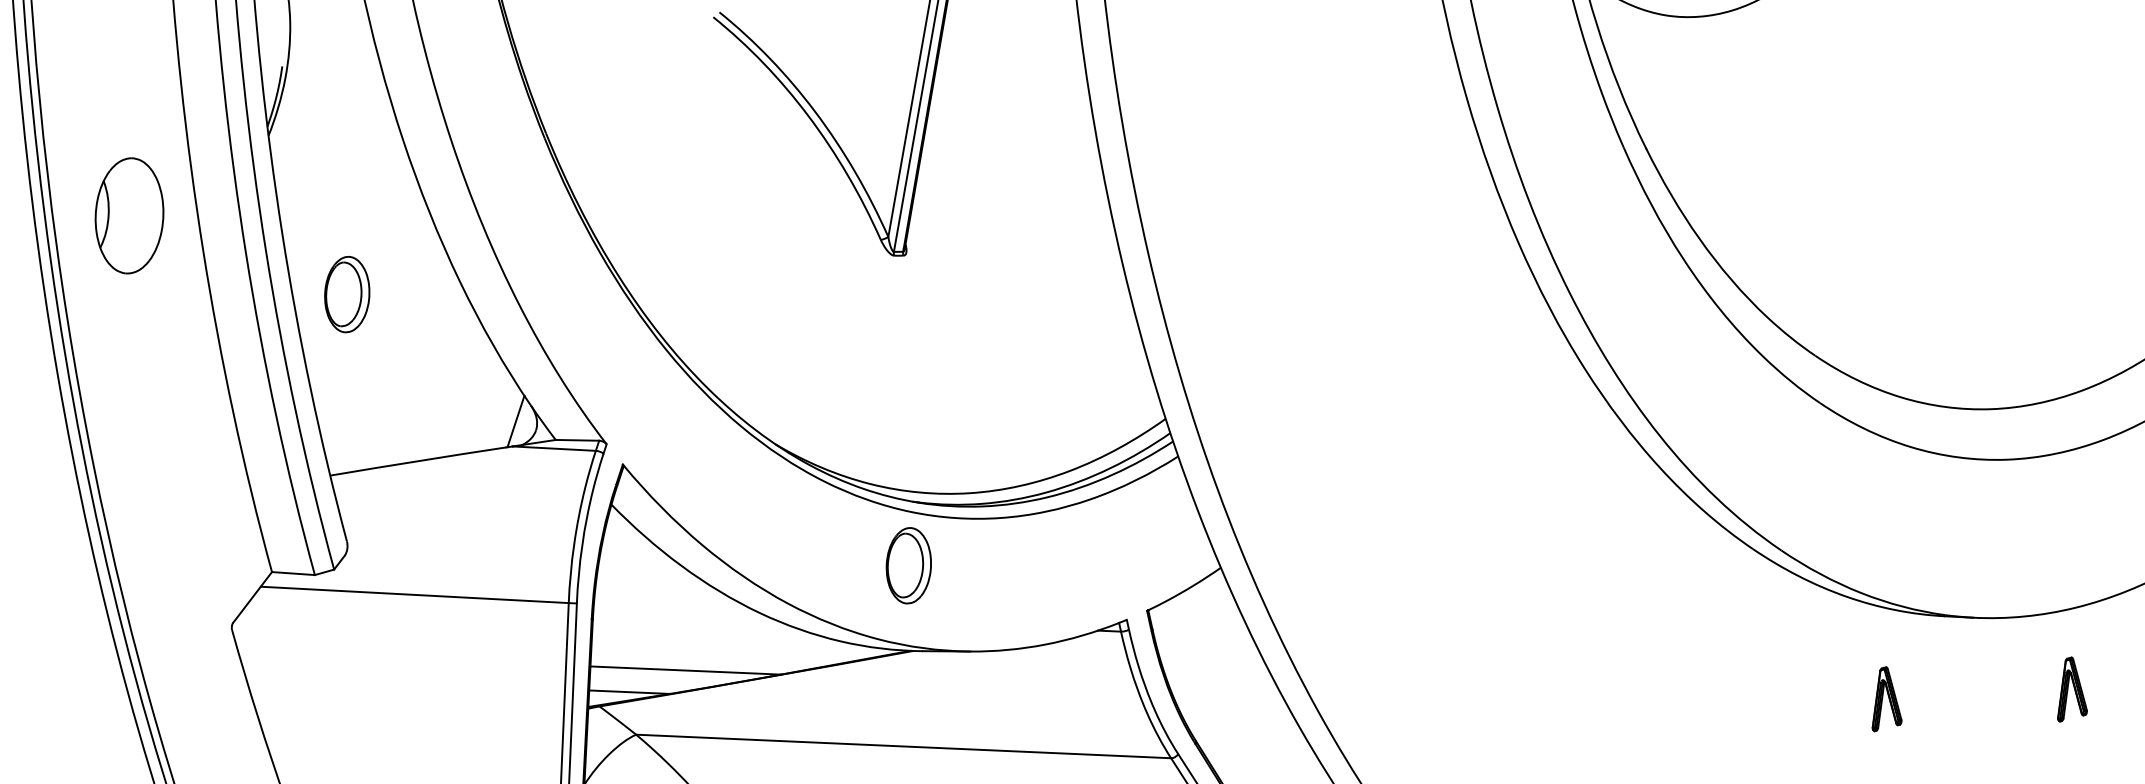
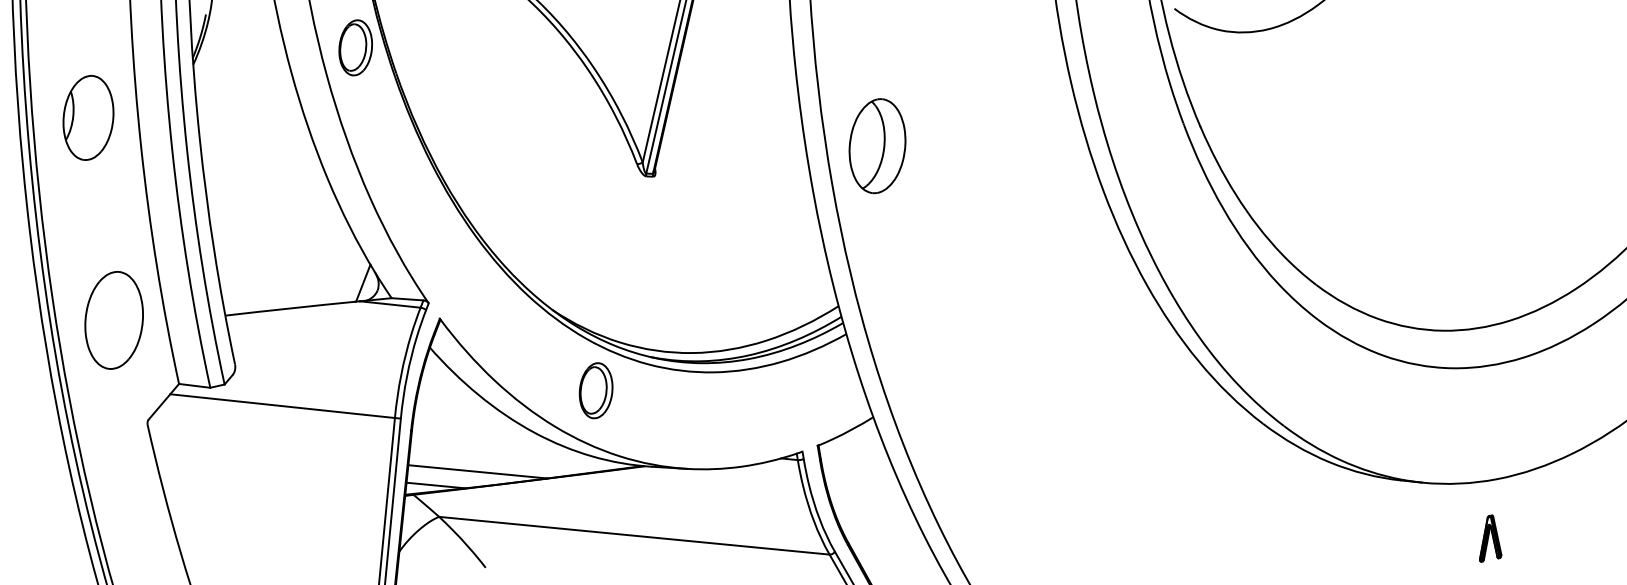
part: (1207, 198) -> (877, 146), added
part: (346, 294) -> (355, 47), moved
part: (178, 490) -> (113, 320), added
part: (907, 565) -> (595, 390), moved
part: (1885, 698) -> (1354, 538), removed

